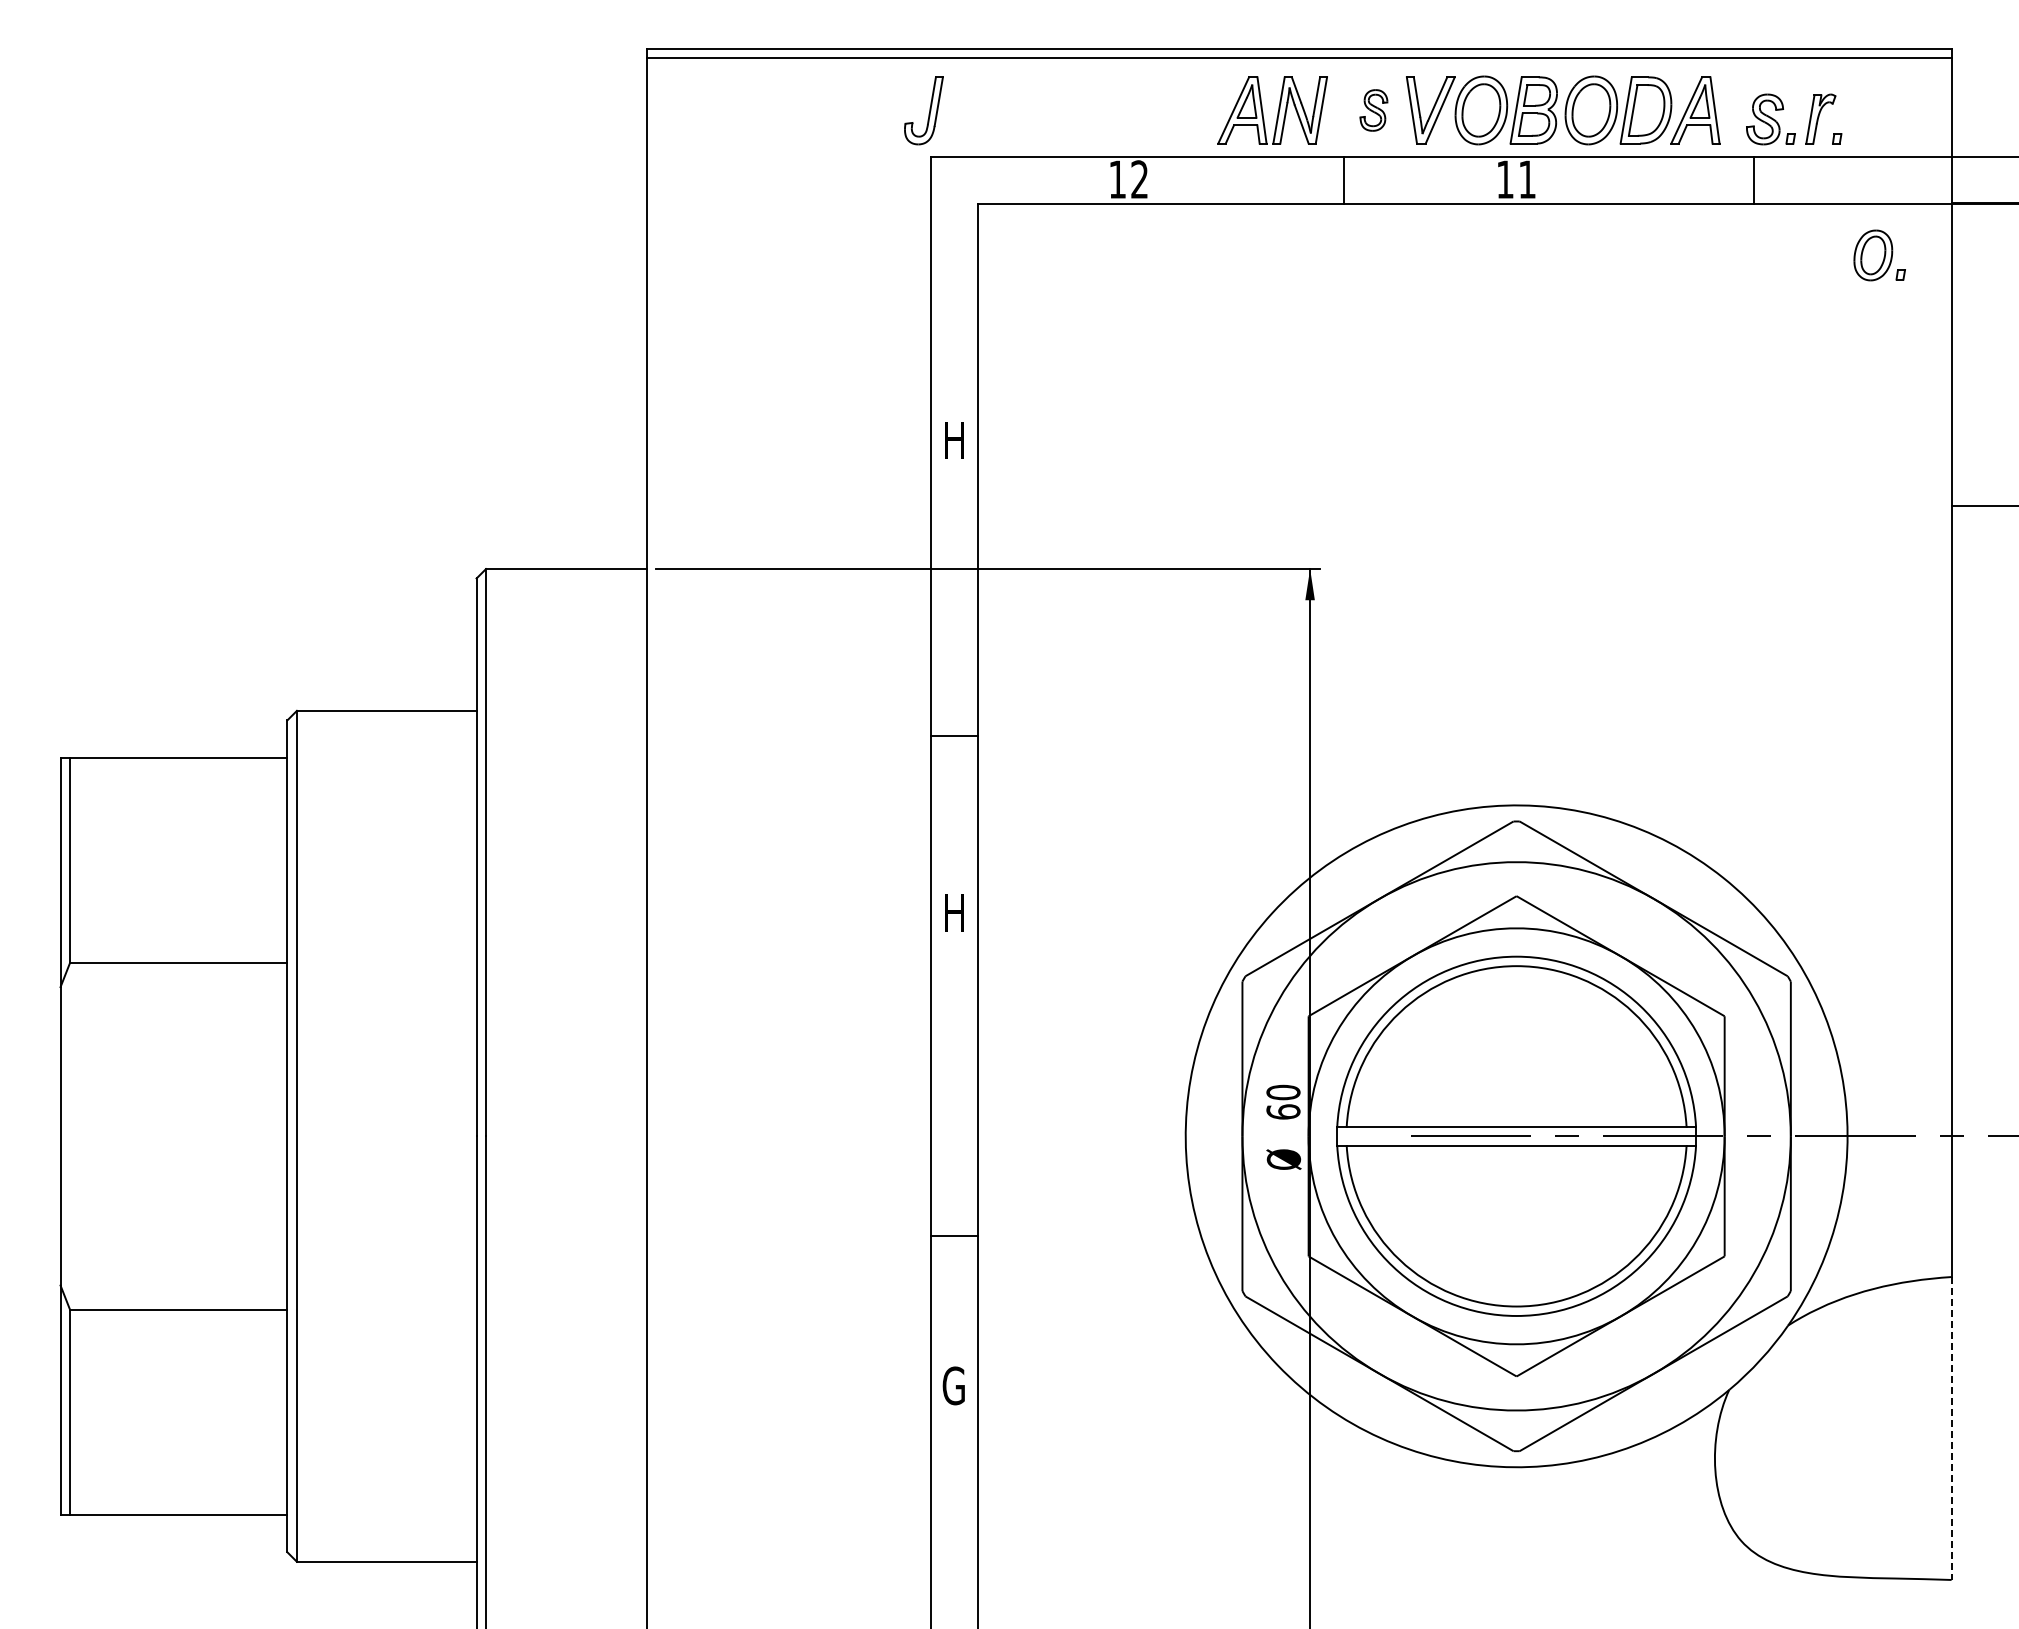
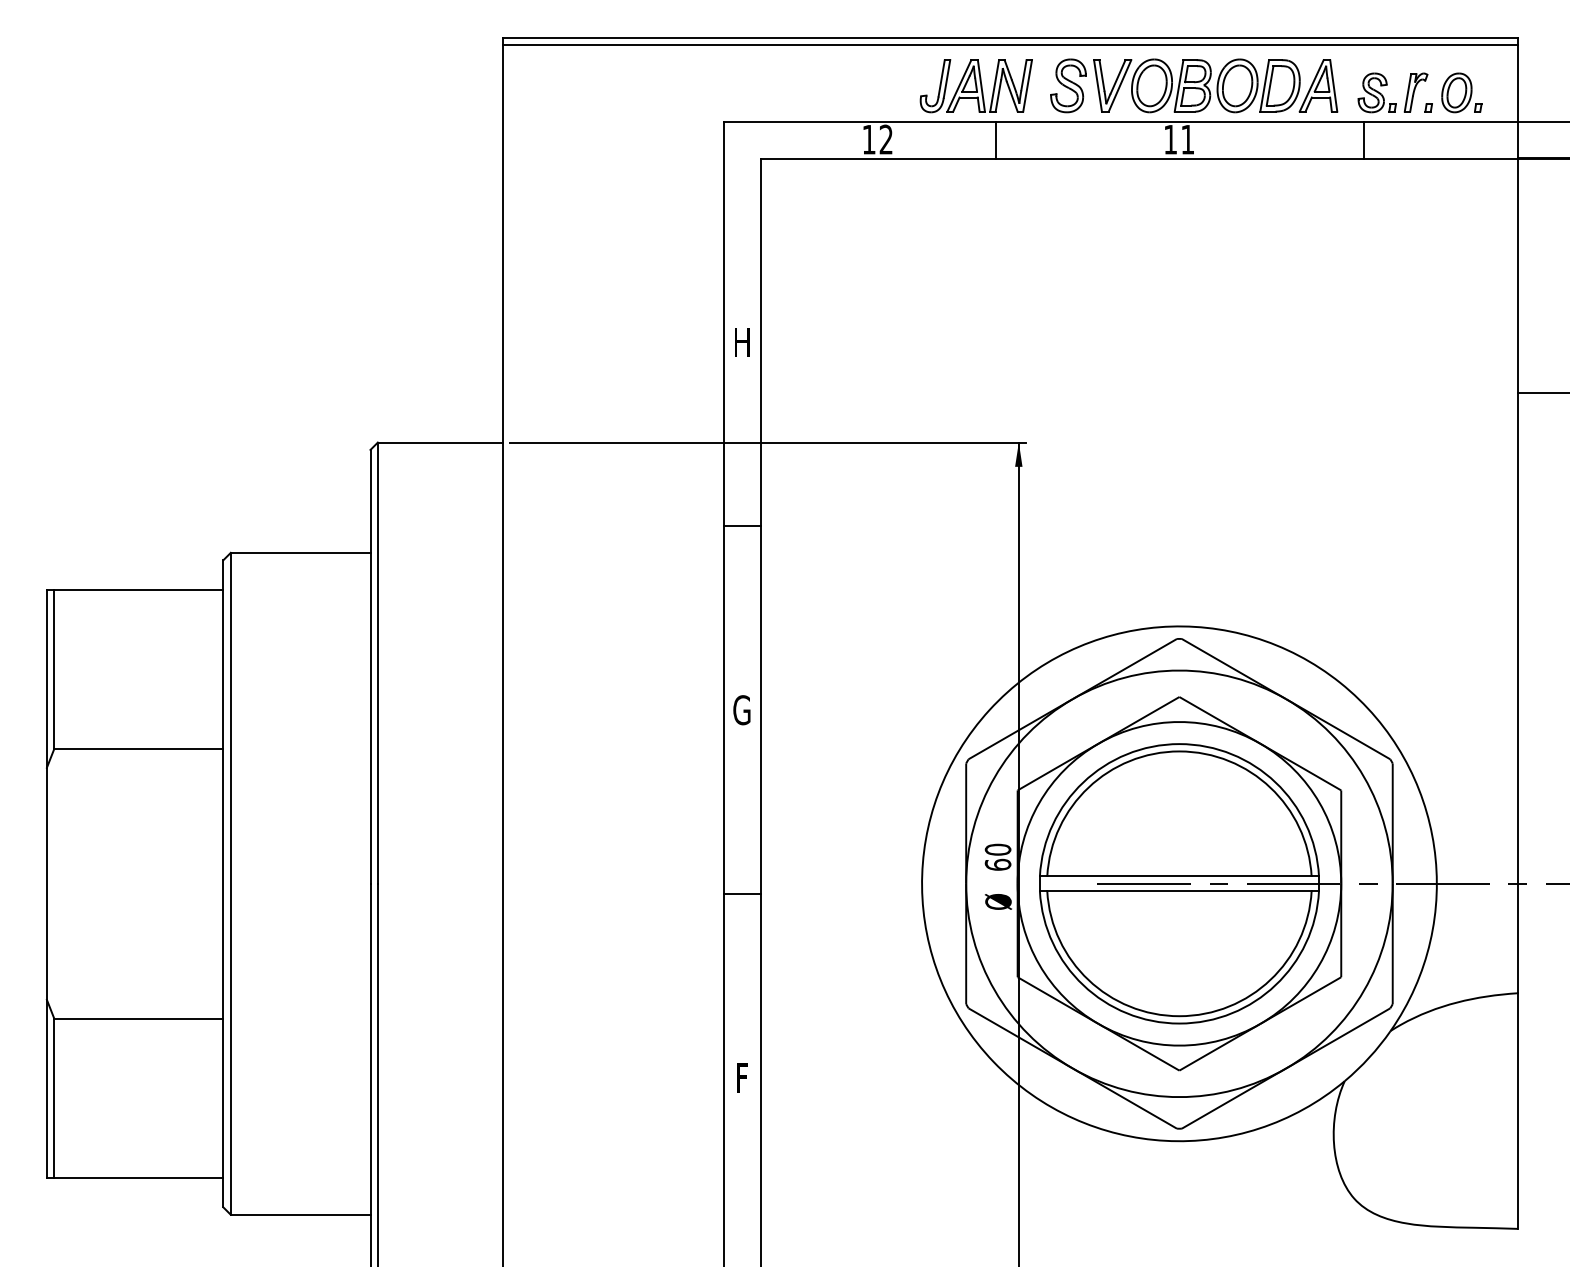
part: (923, 110) -> (935, 85), moved
part: (1373, 110) -> (1068, 85), size x1.67
line: (1343, 179) -> (995, 139), moved
part: (1879, 255) -> (1461, 92), moved
line: (954, 735) -> (742, 526), moved
text: (954, 912) -> (742, 709), H -> G
line: (954, 1236) -> (742, 894), moved
text: (953, 1385) -> (741, 1077), G -> F
line: (1951, 1429) -> (1517, 1111), dashed -> solid

